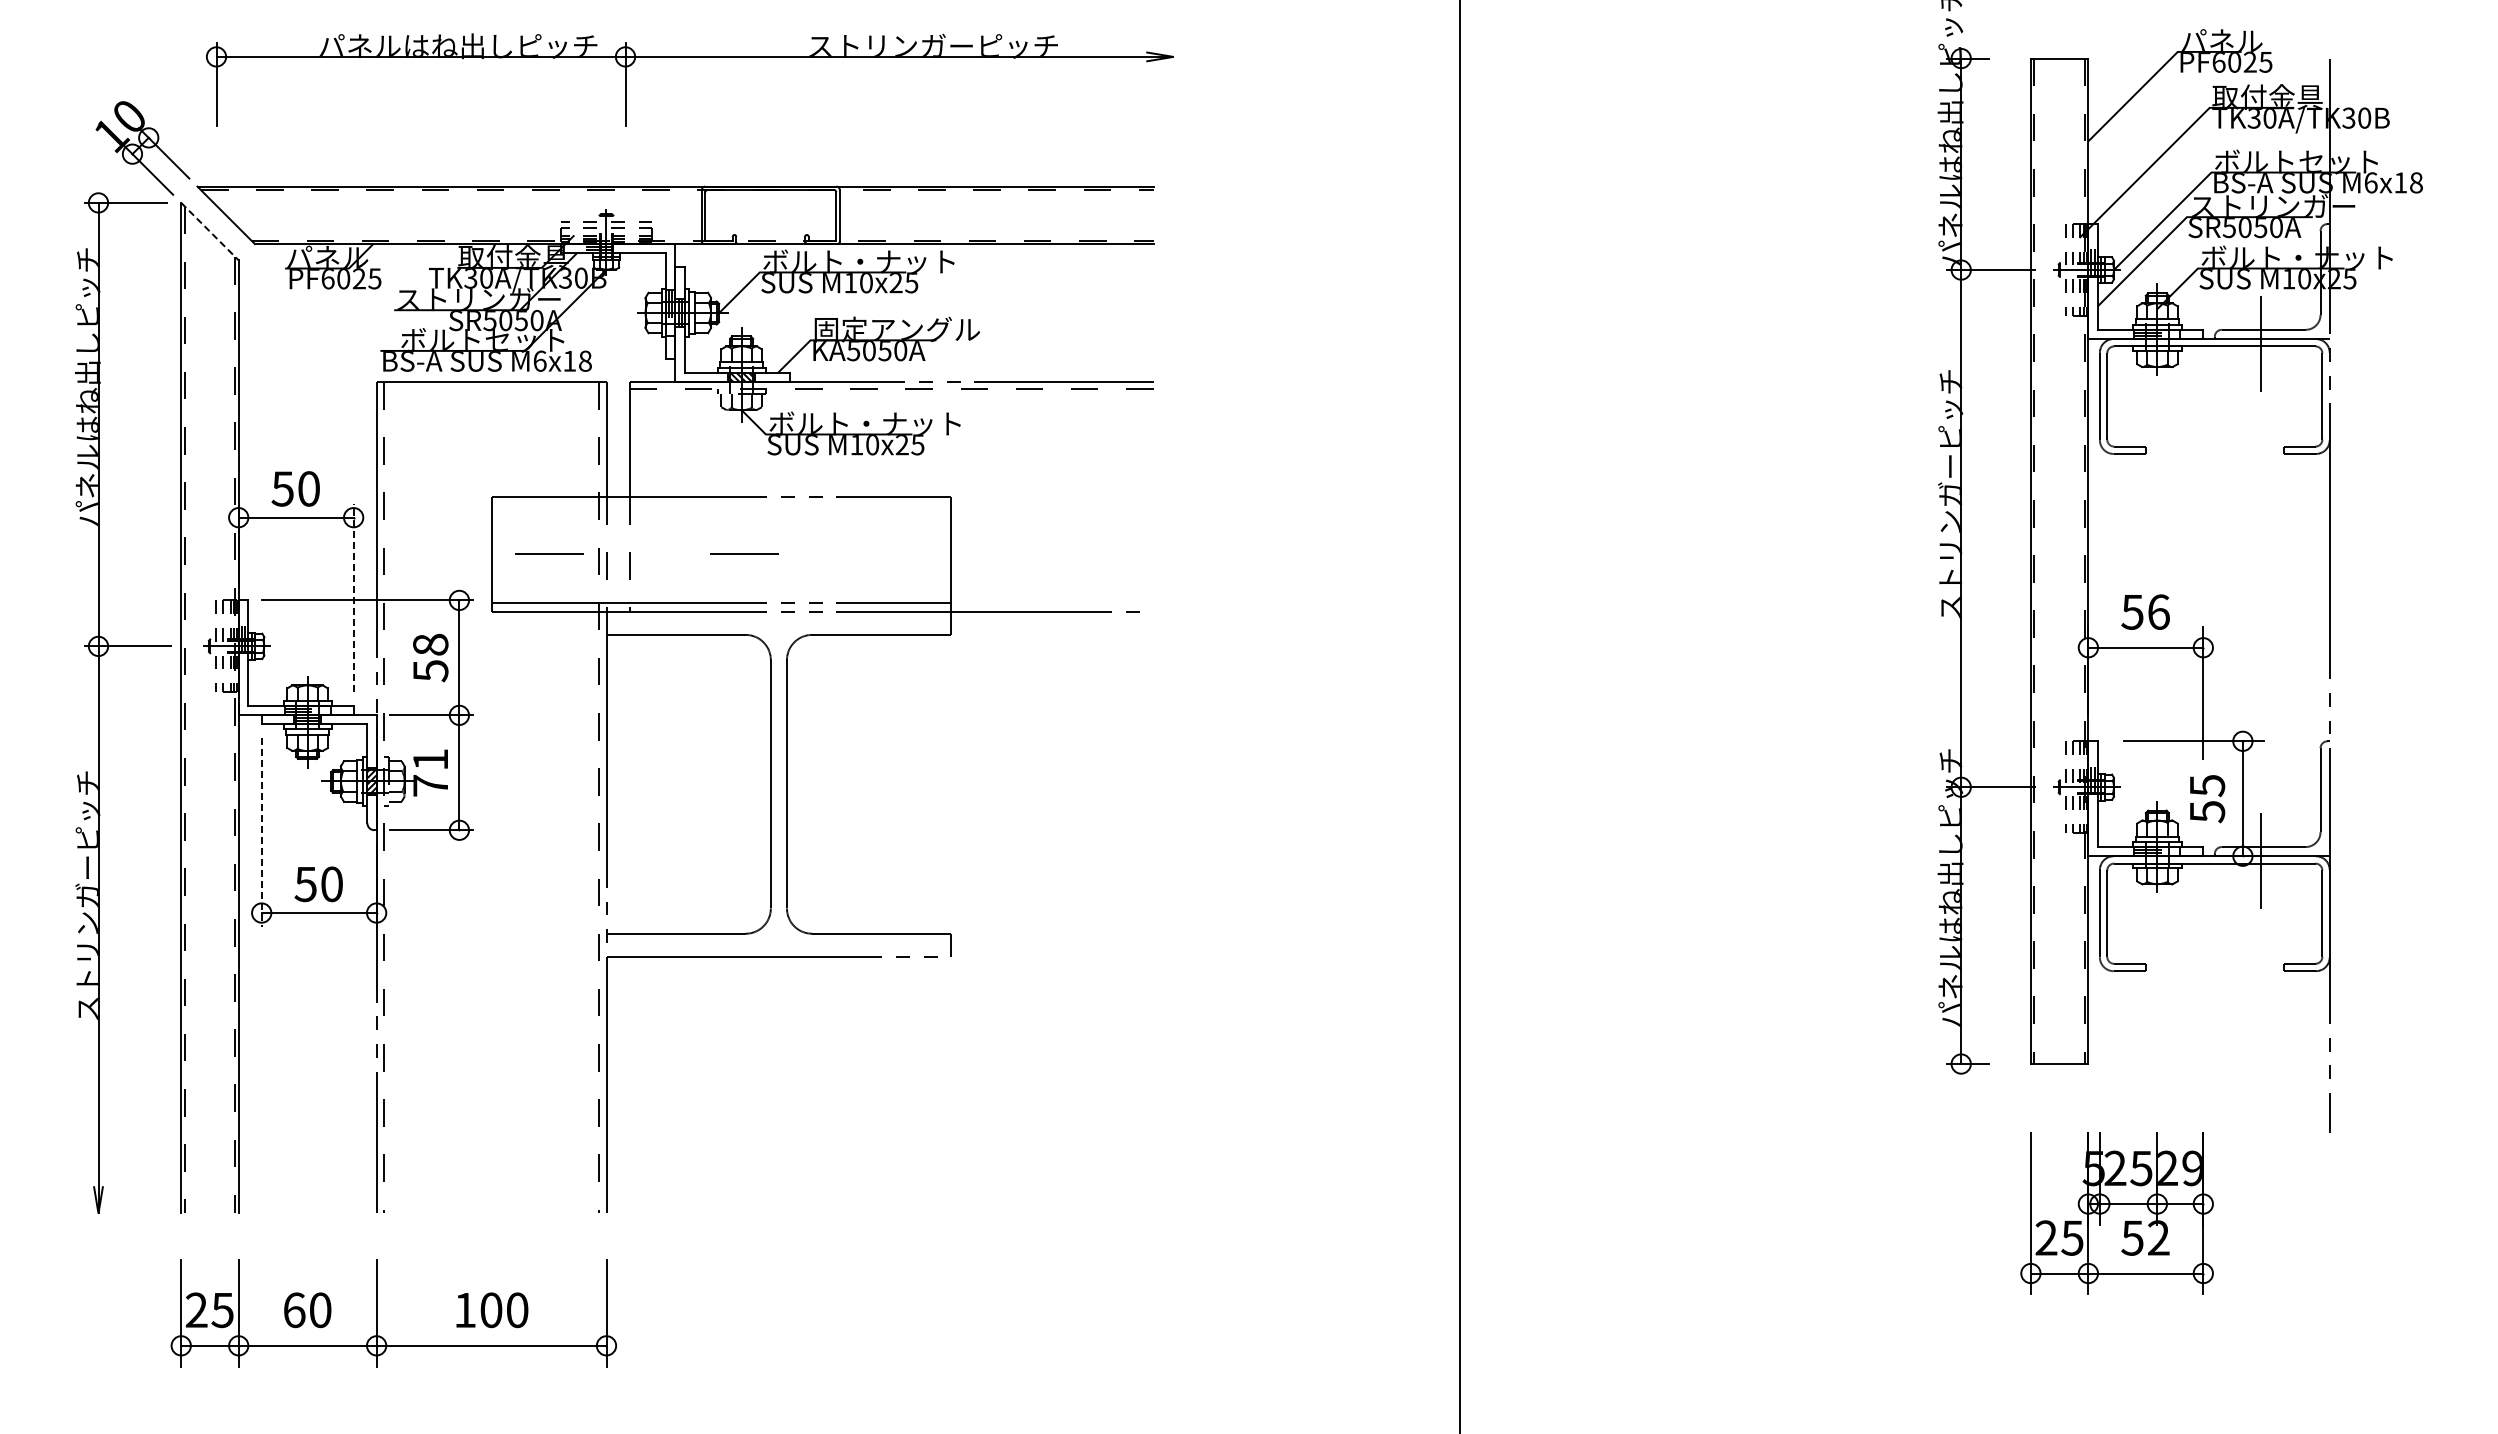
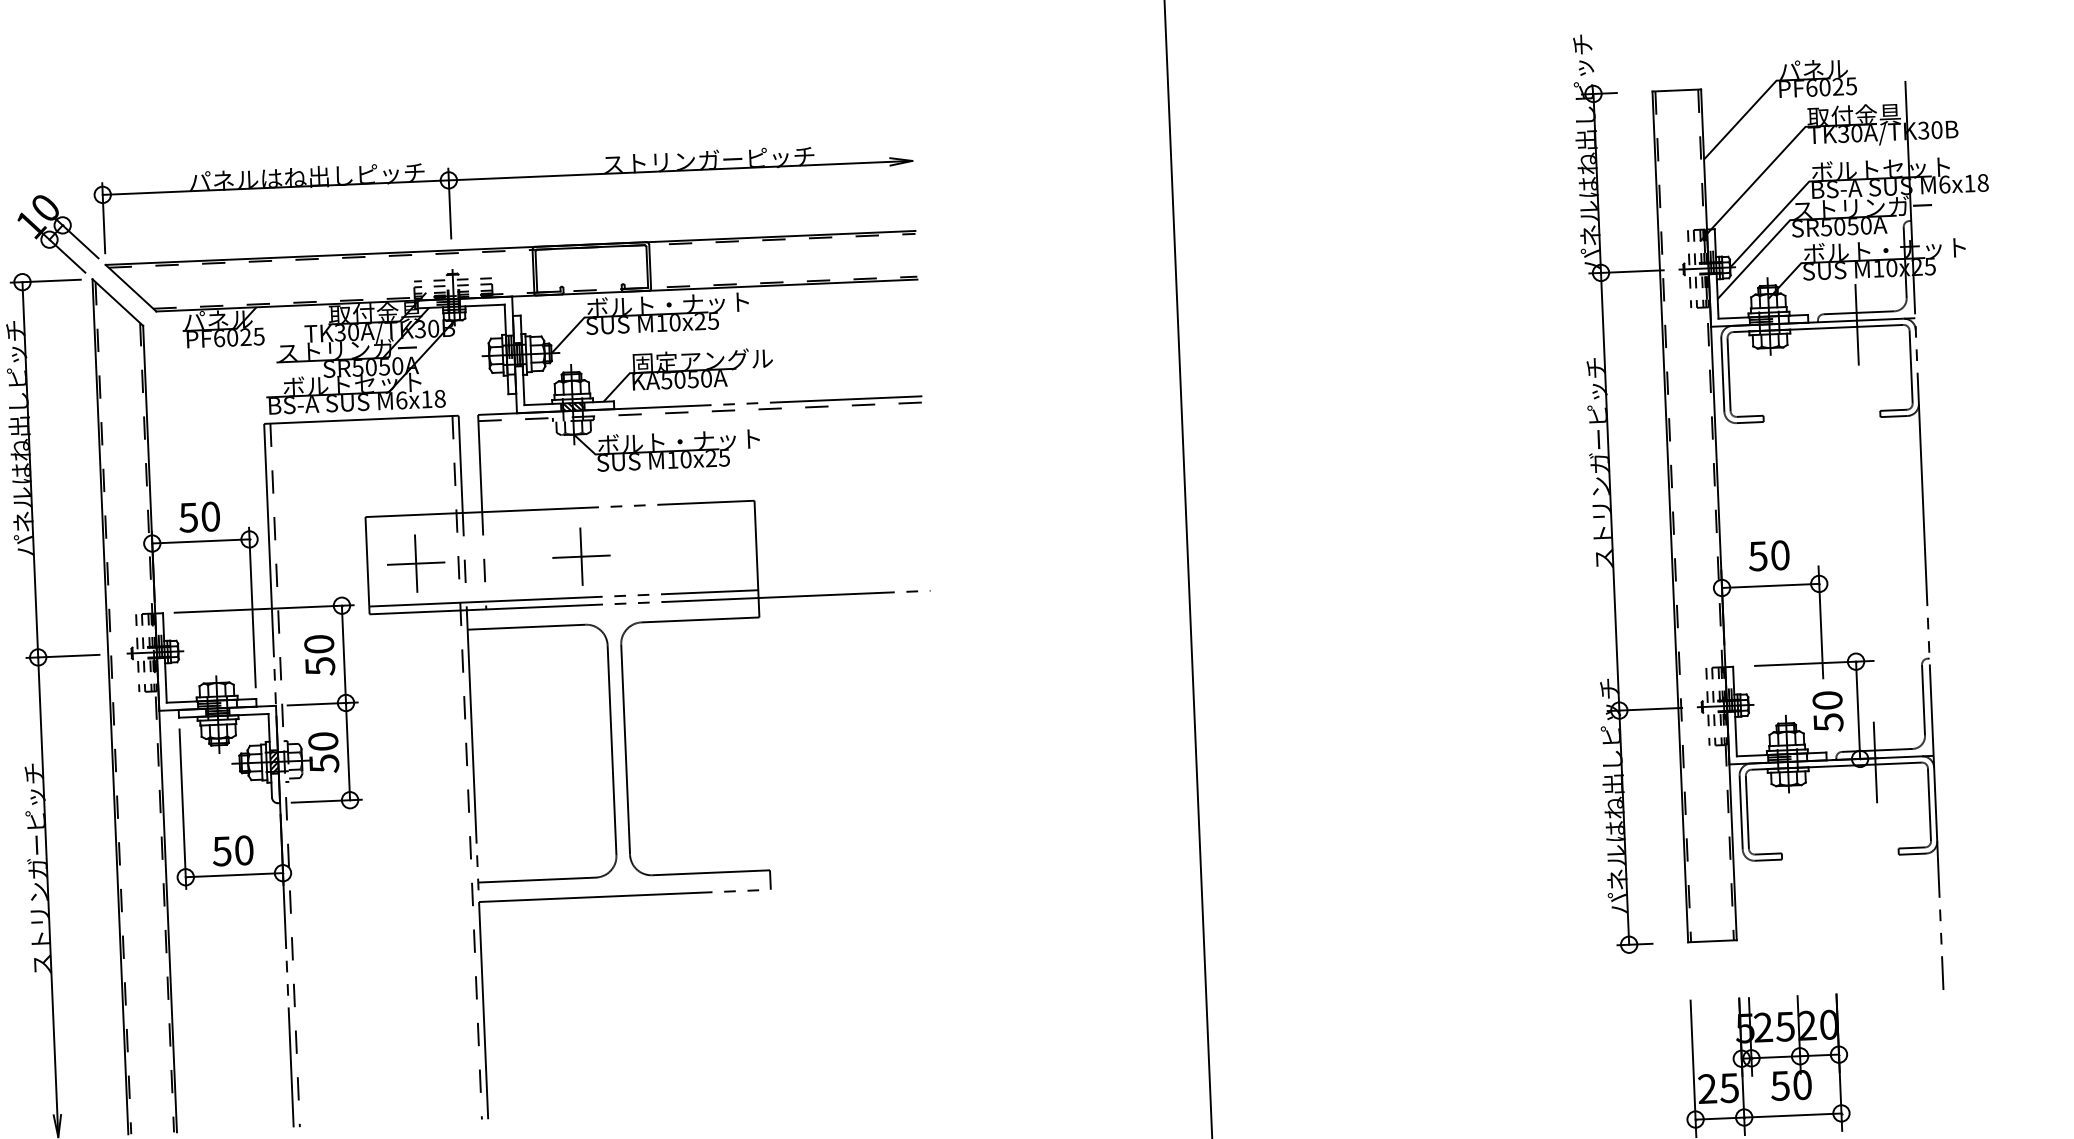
part: (689, 57) -> (502, 178), moved
line: (209, 231) -> (117, 302), dashed -> solid
line: (549, 553) -> (416, 562), added
line: (744, 553) -> (581, 555), added
line: (353, 597) -> (252, 607), dashed -> solid
text: (2158, 611) -> (1780, 554), 56 -> 50
text: (430, 644) -> (319, 644), 58 -> 50
text: (430, 773) -> (323, 753), 71 -> 50
text: (2207, 786) -> (1827, 701), 55 -> 50
line: (261, 833) -> (182, 809), dashed -> solid
text: (2193, 1168) -> (1829, 1024), 29 -> 20
text: (2158, 1237) -> (1802, 1084), 52 -> 50

